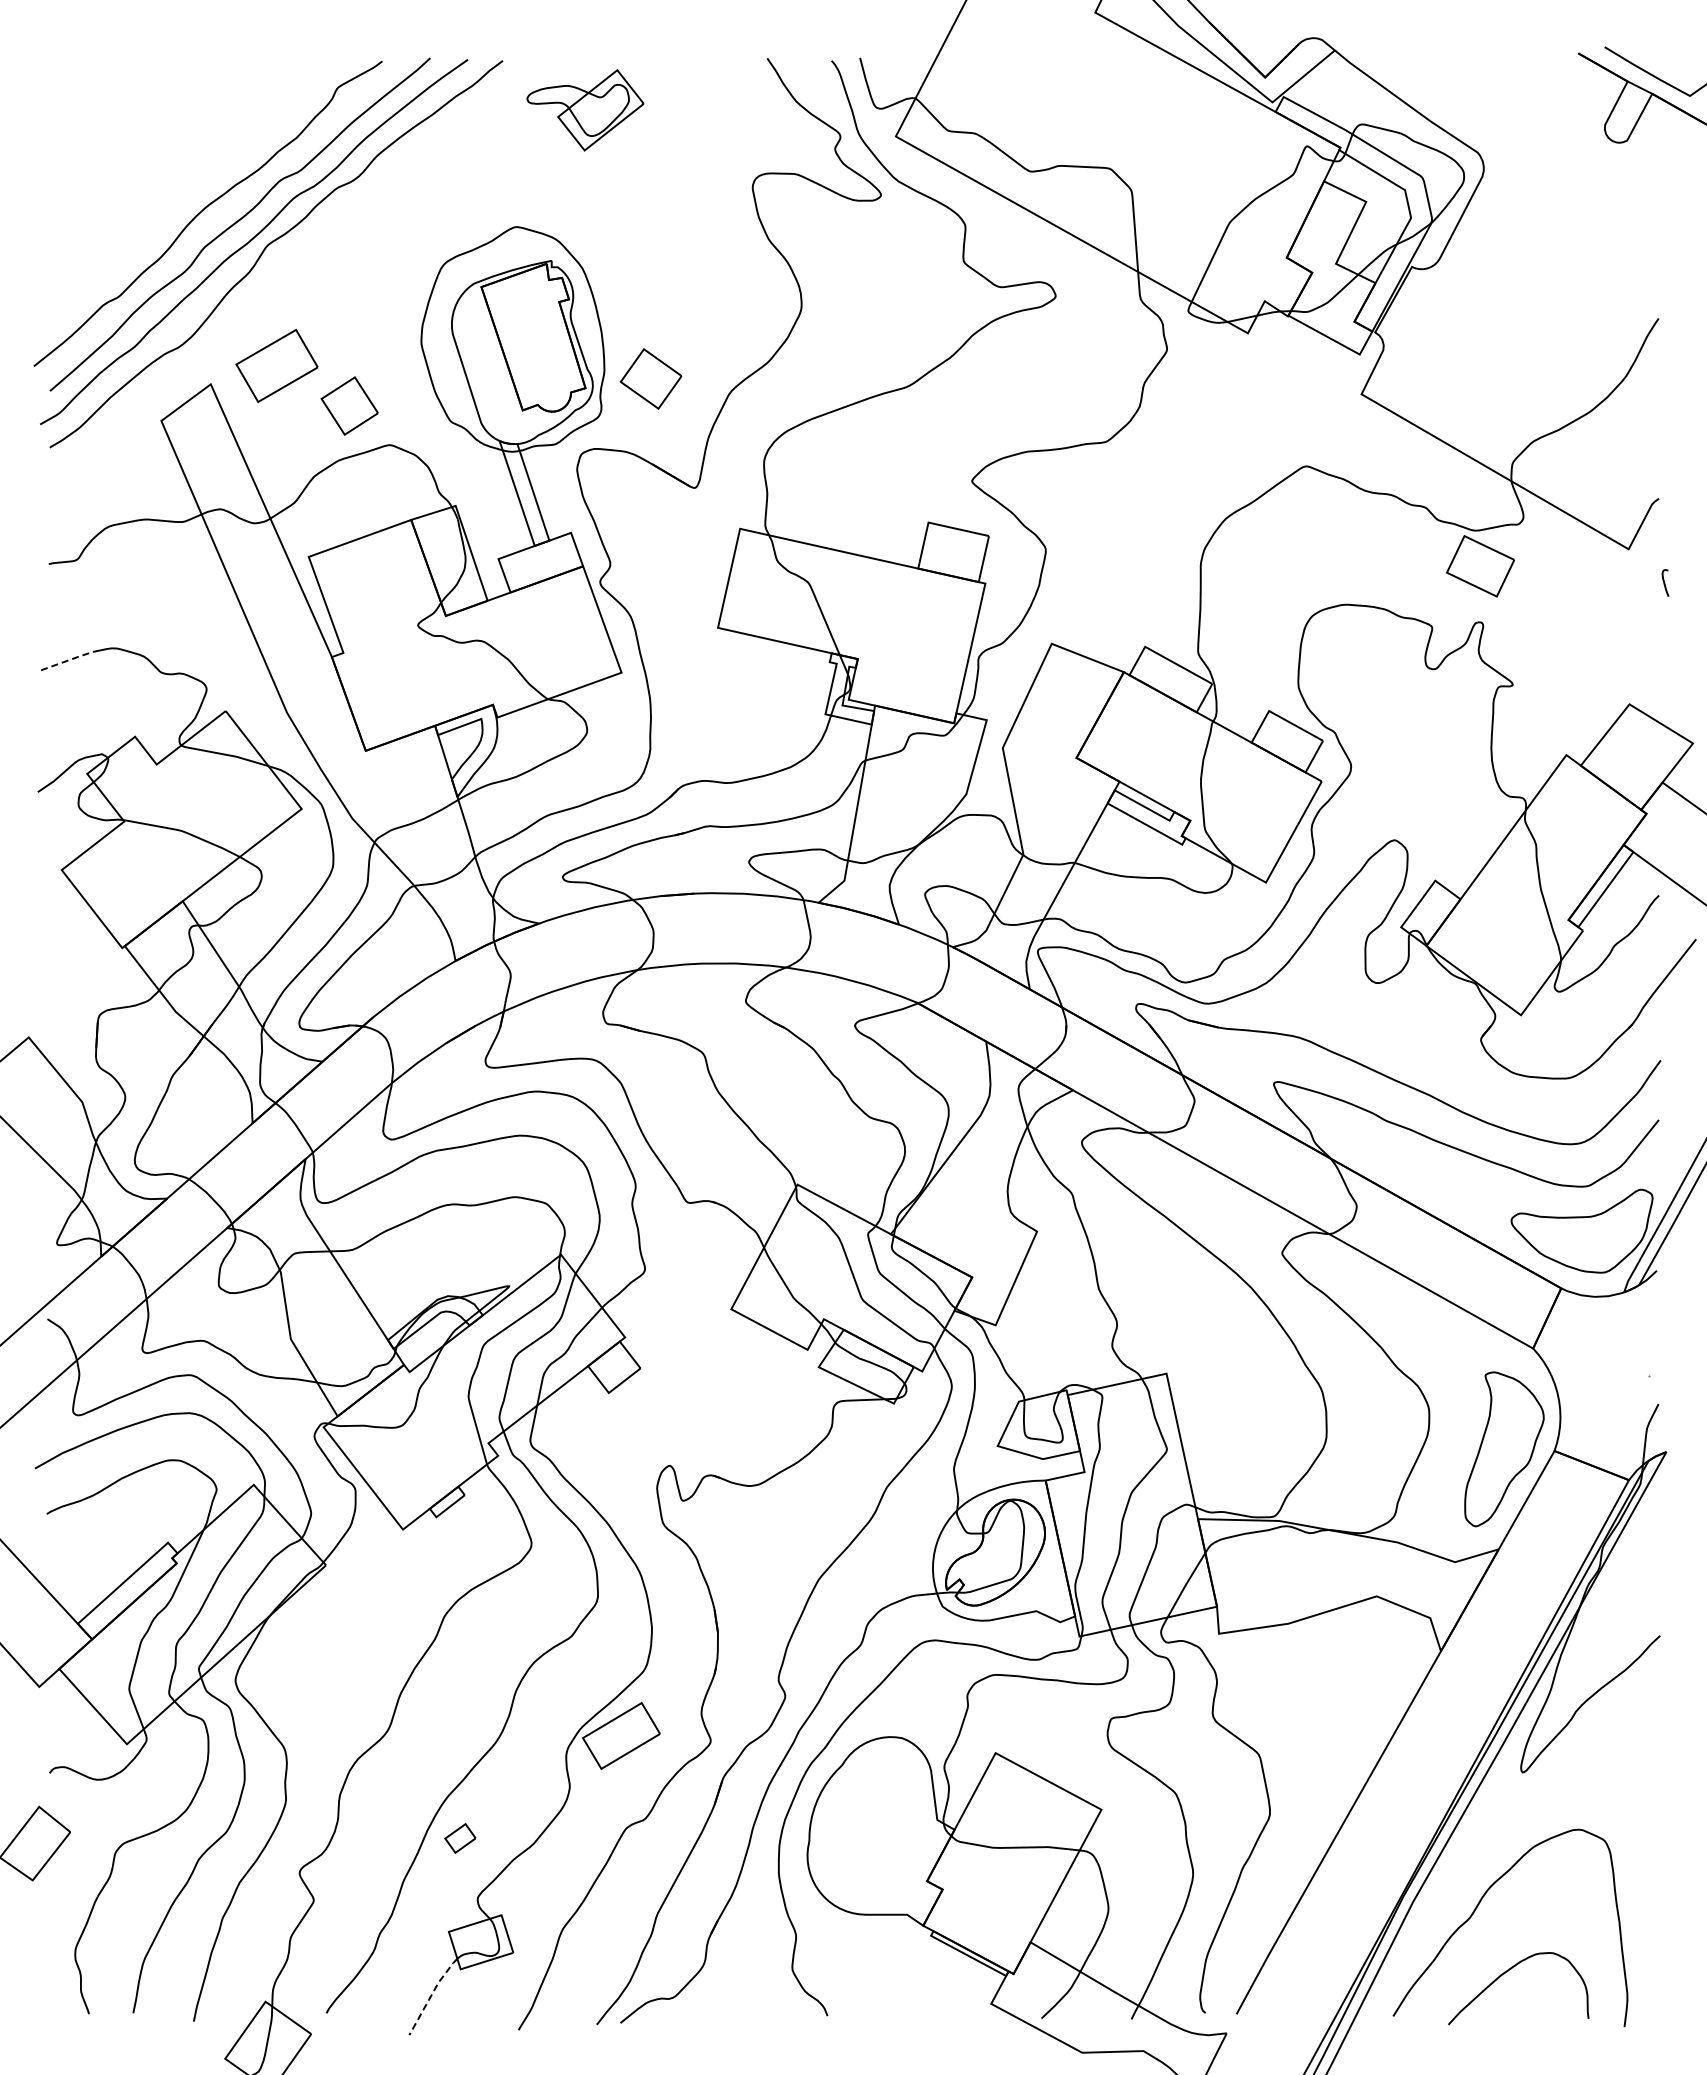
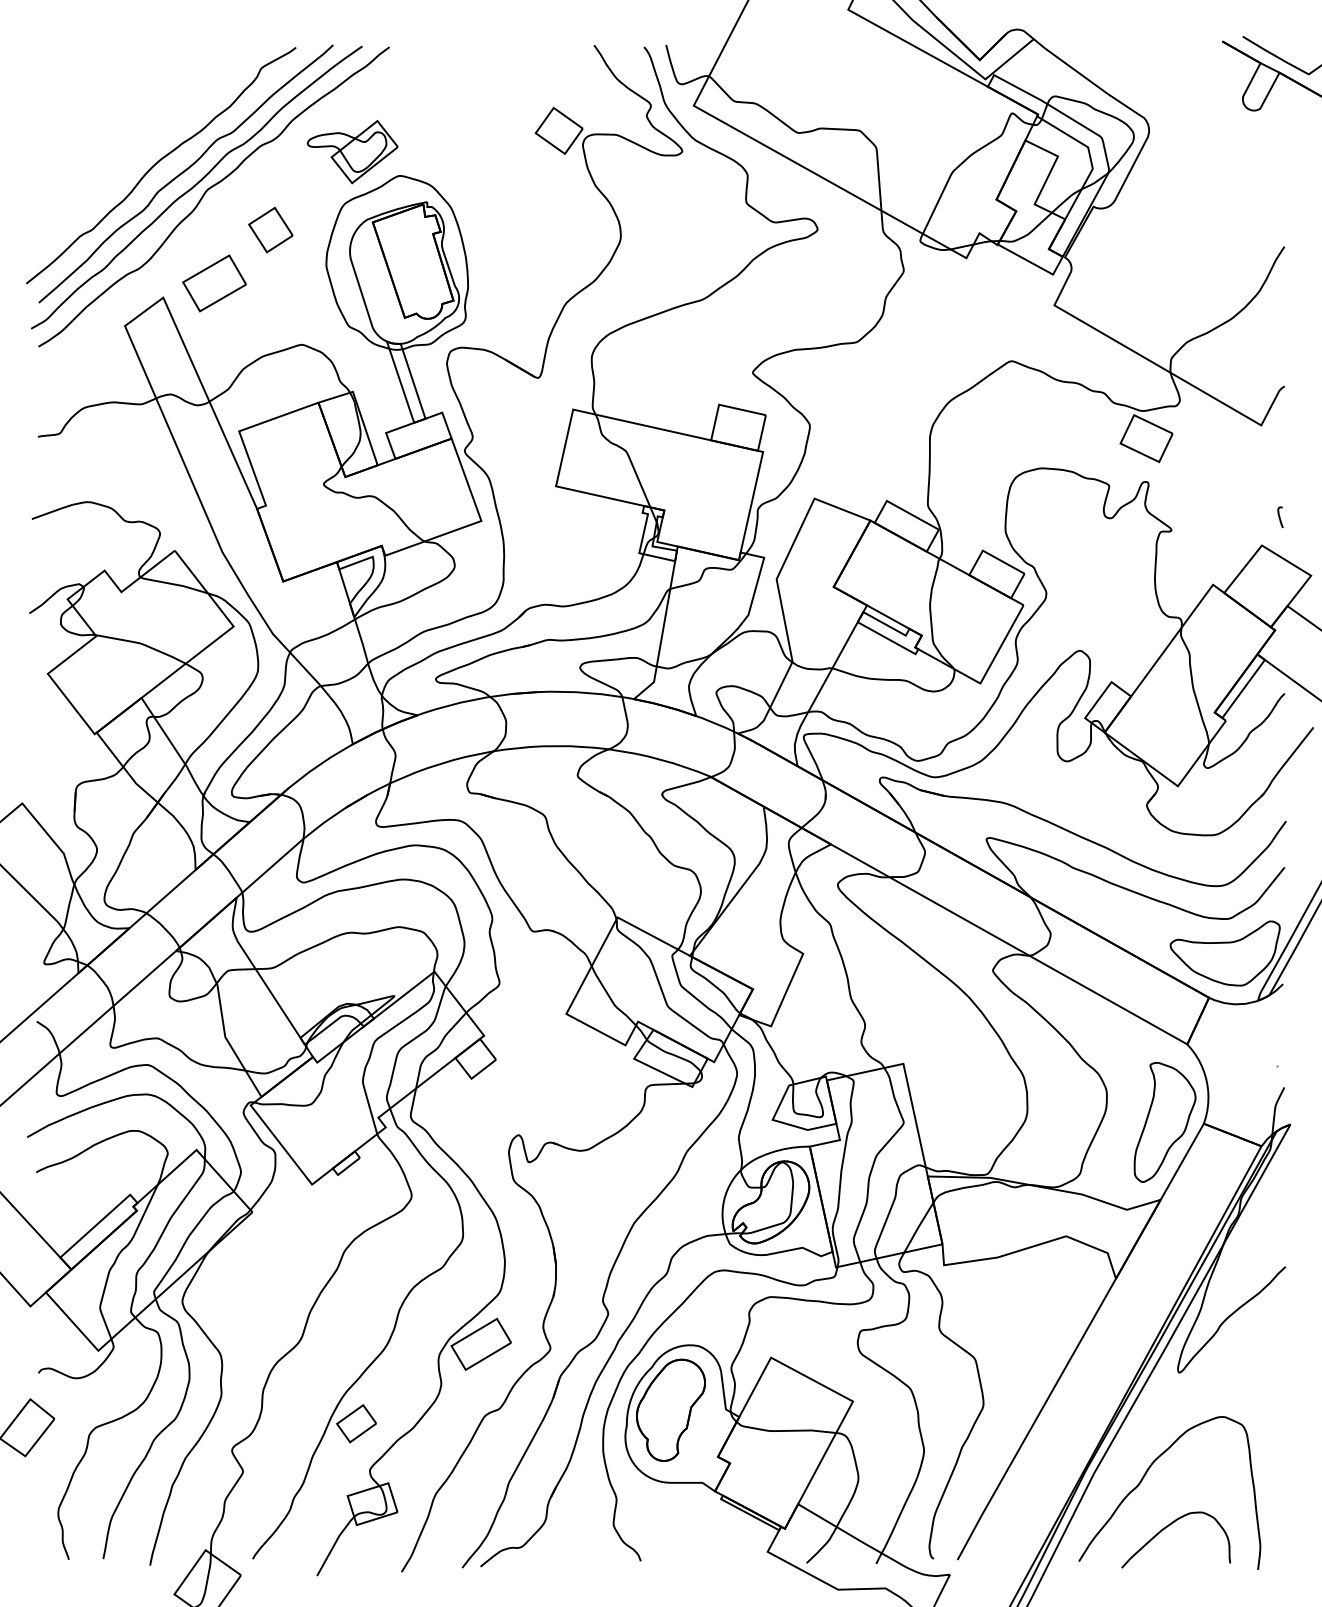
part: (585, 110) -> (352, 152), moved
part: (650, 378) -> (558, 130), moved
part: (349, 405) -> (270, 229), moved
curve: (1664, 582) -> (1279, 516), moved
line: (68, 660) -> (53, 511), dashed -> solid
part: (866, 1820) -> (671, 1409), added
part: (460, 1838) -> (356, 1423), size x1.67
line: (432, 1994) -> (334, 1544), dashed -> solid

